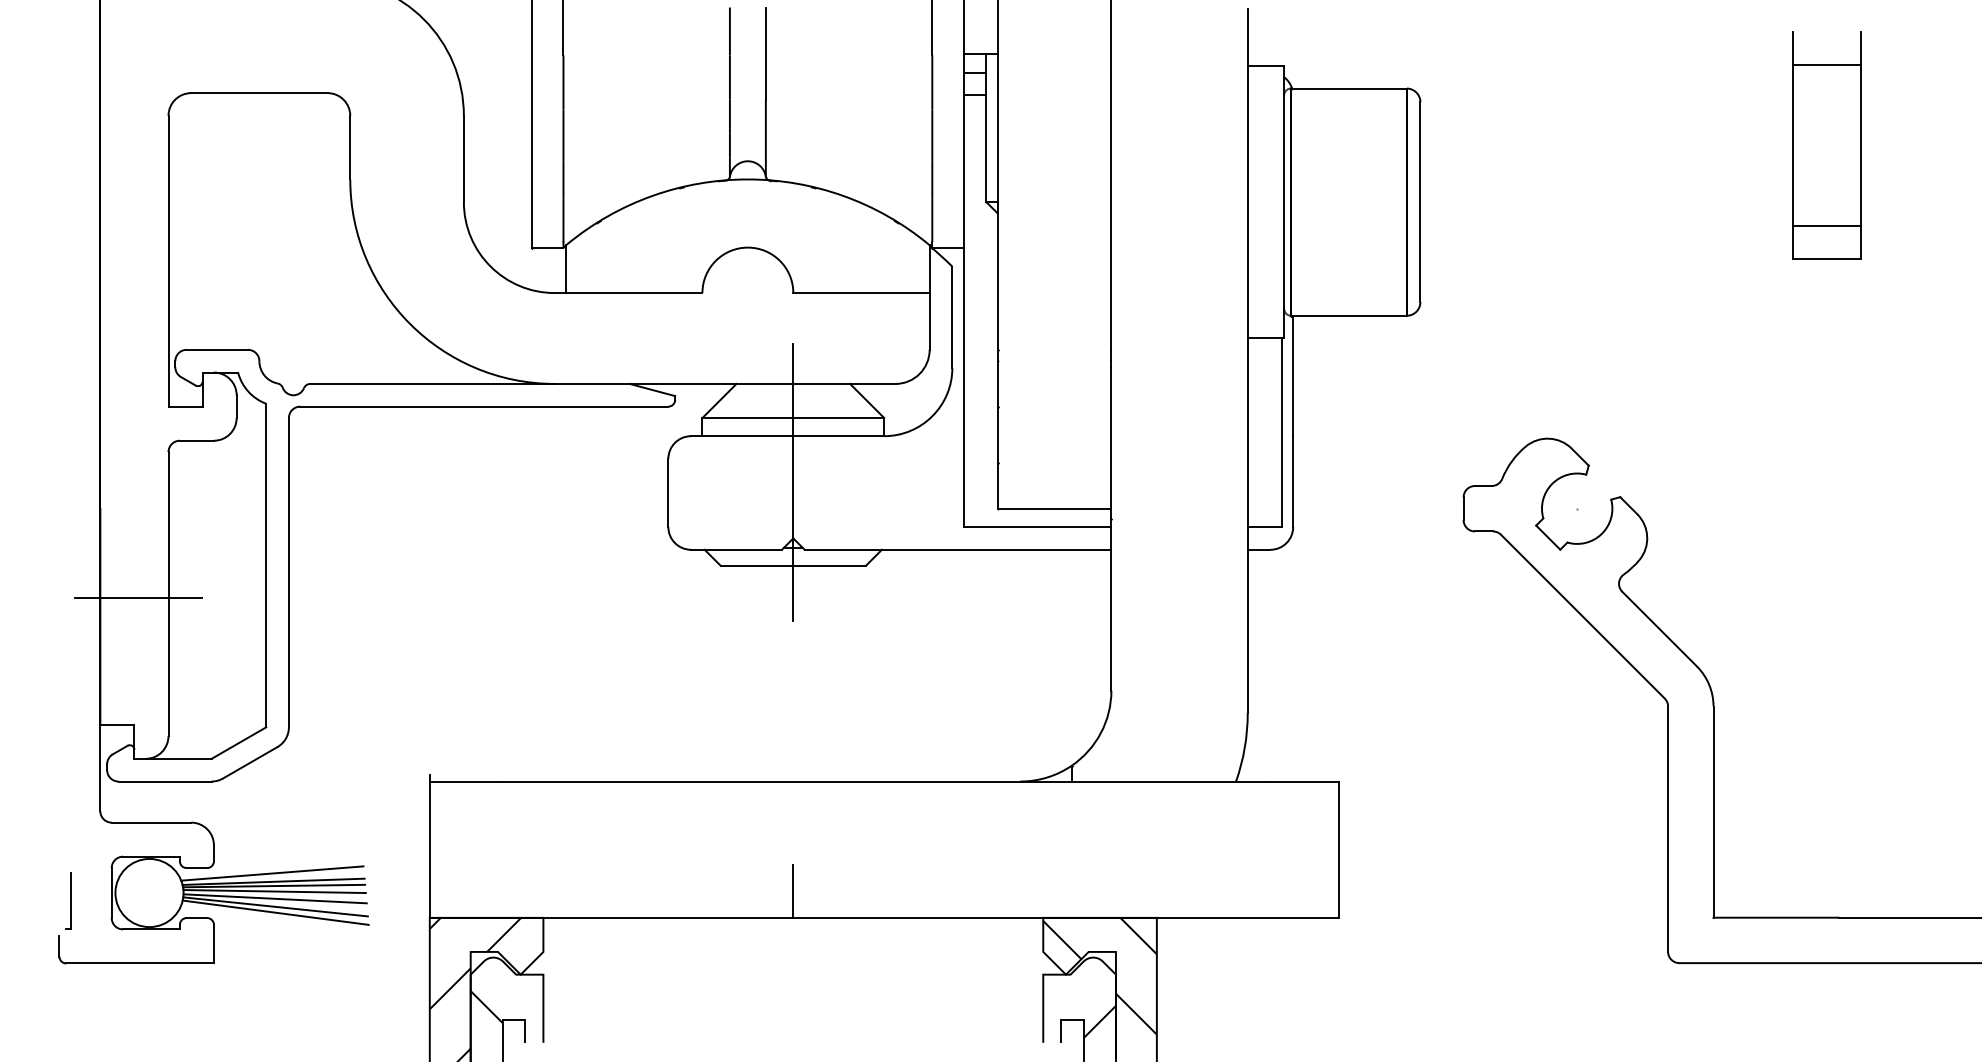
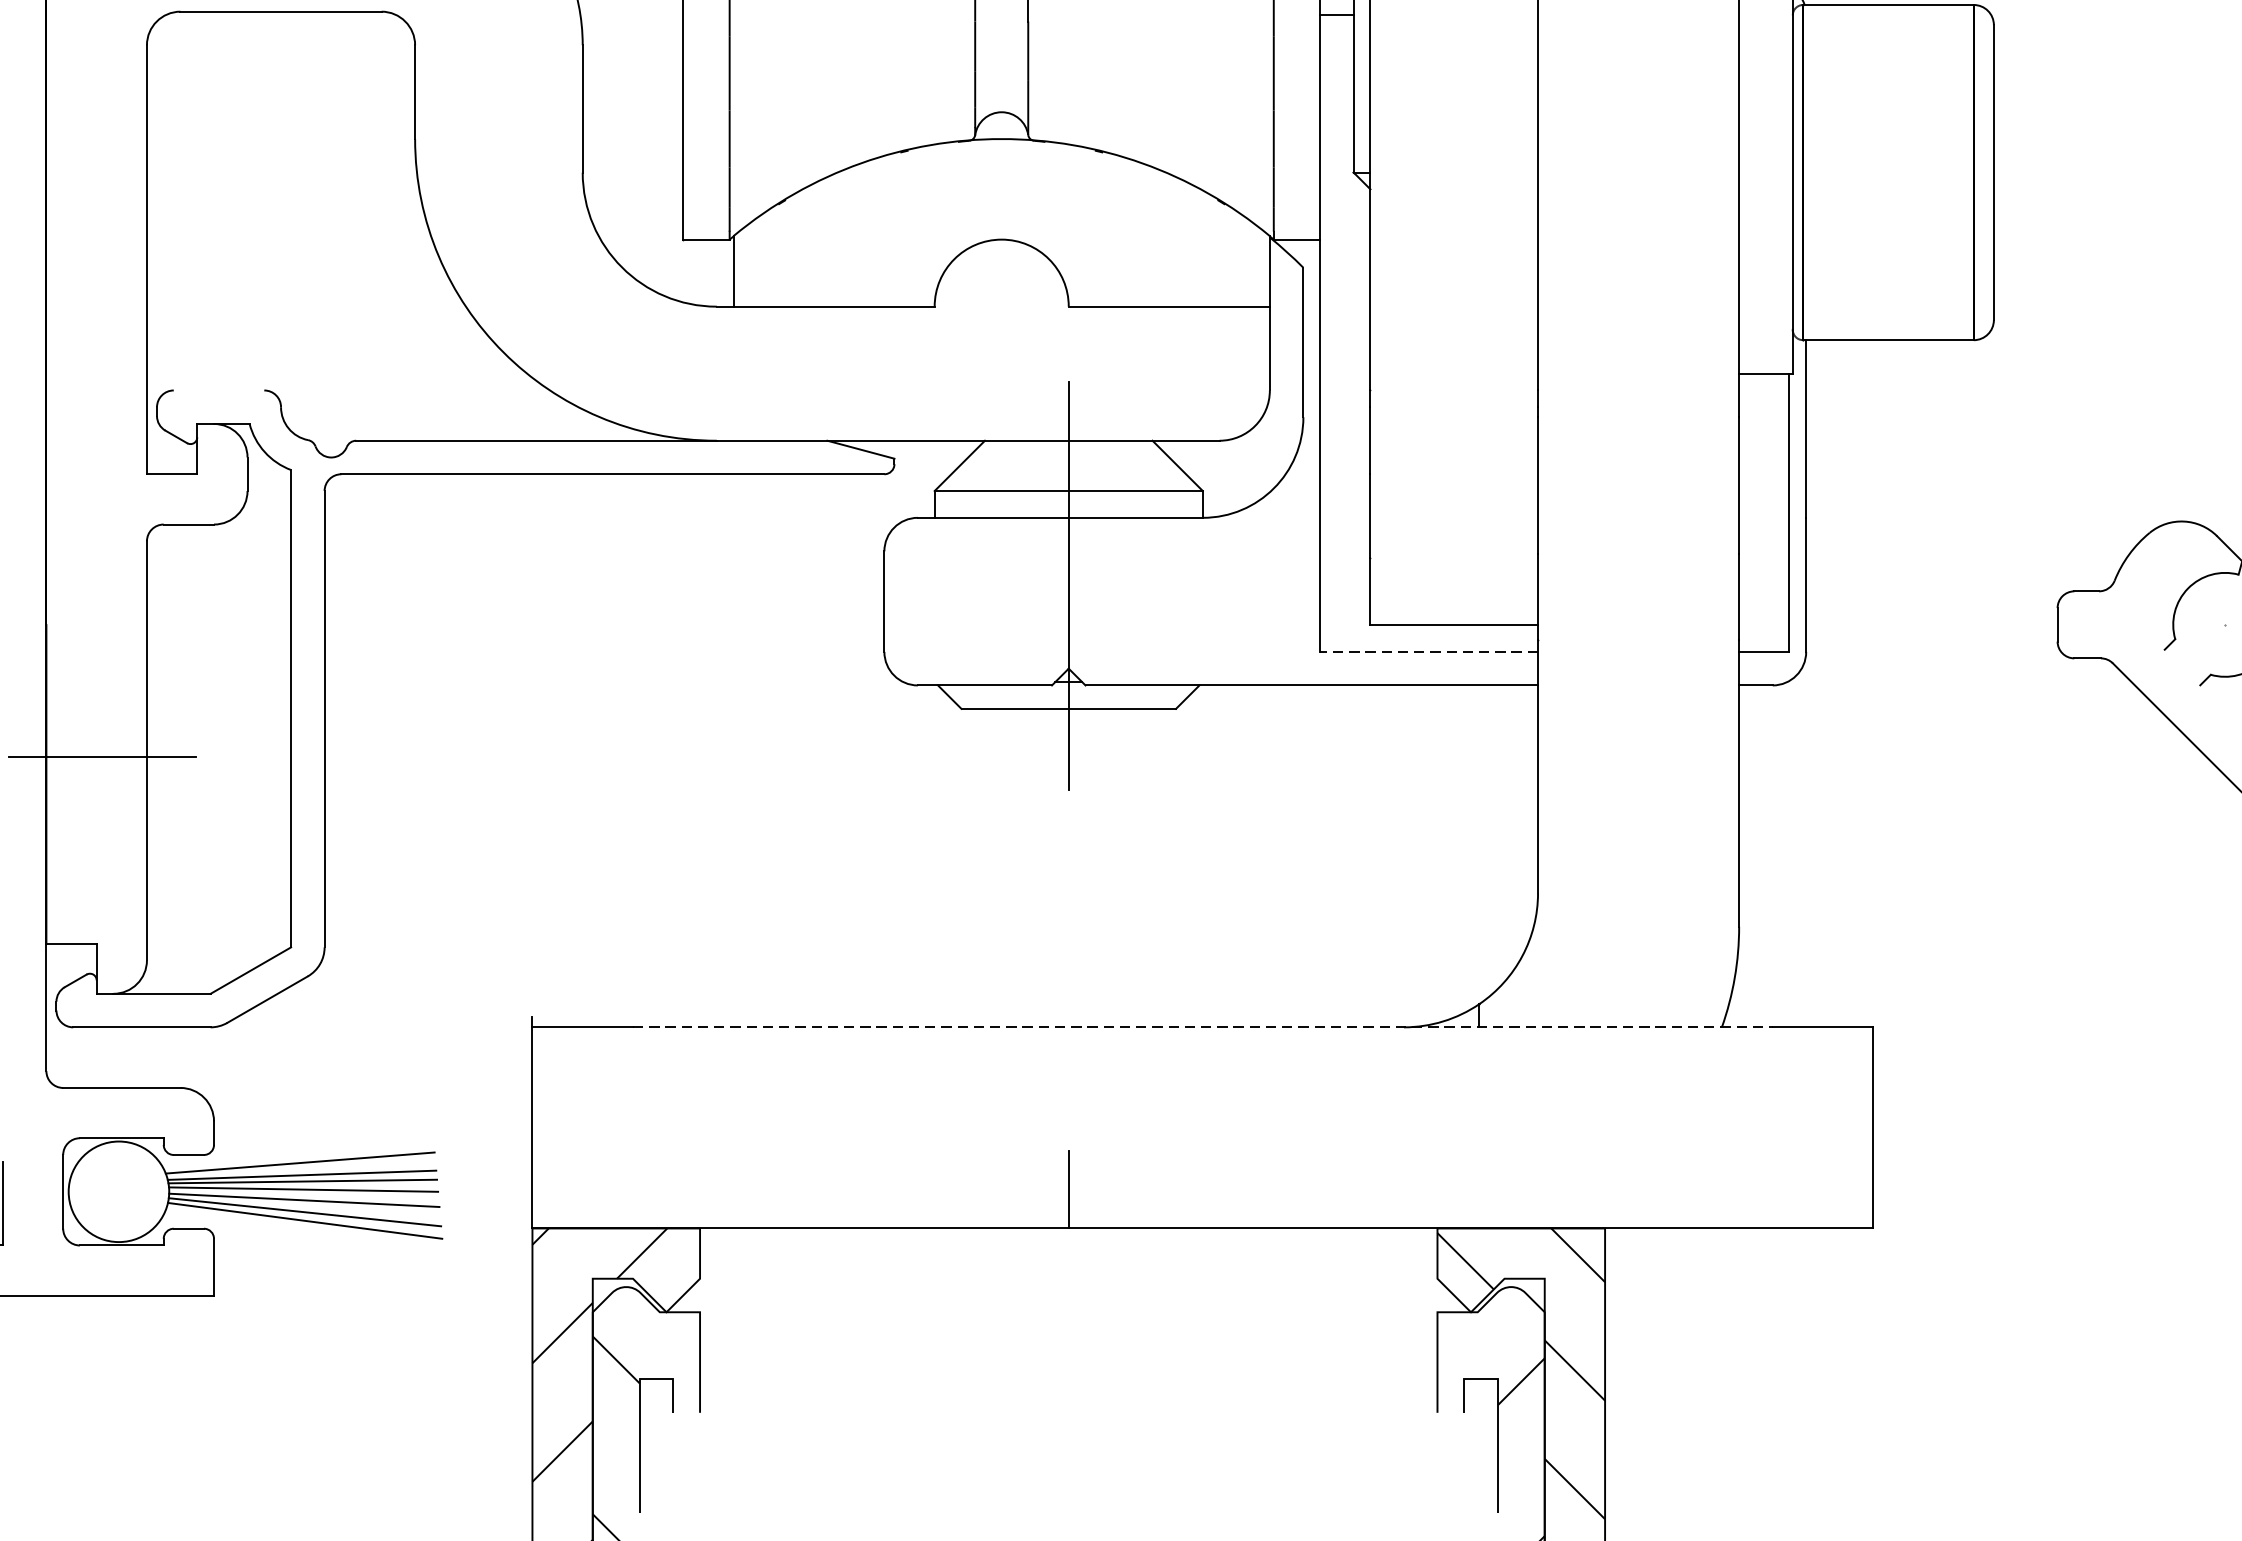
line: (217, 349) -> (219, 389), removed
line: (1037, 527) -> (1428, 652), solid -> dashed
line: (1548, 537) -> (2182, 667), removed
line: (884, 781) -> (1203, 1027), solid -> dashed

